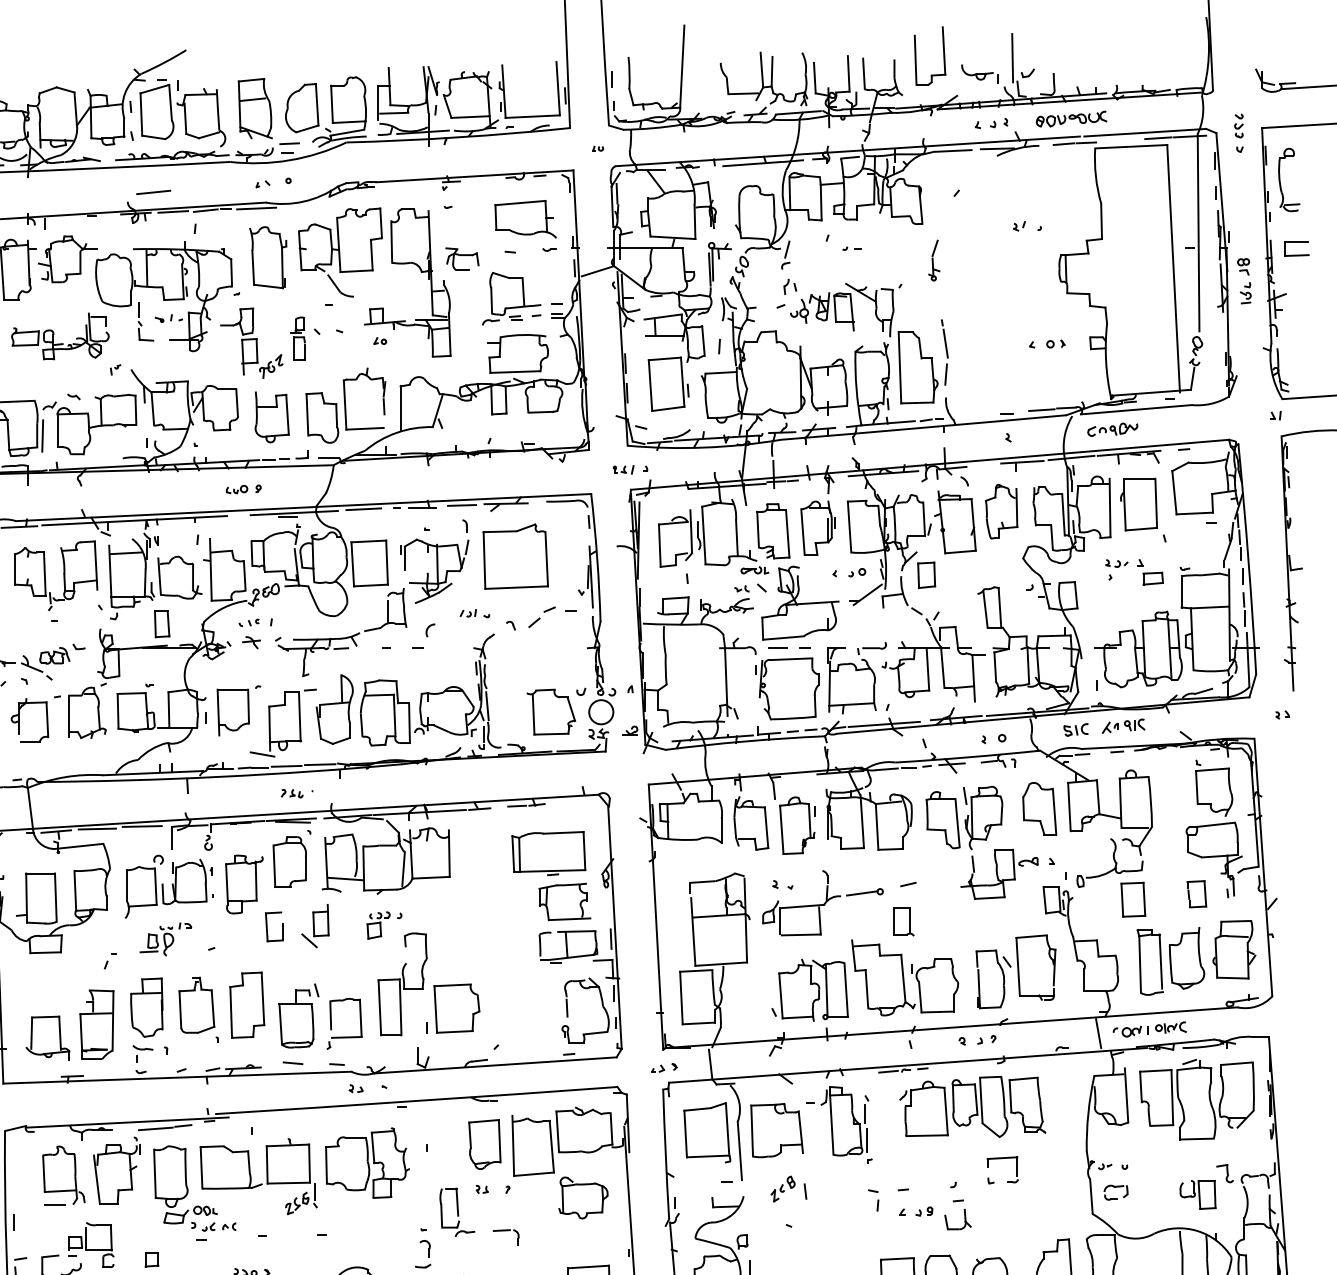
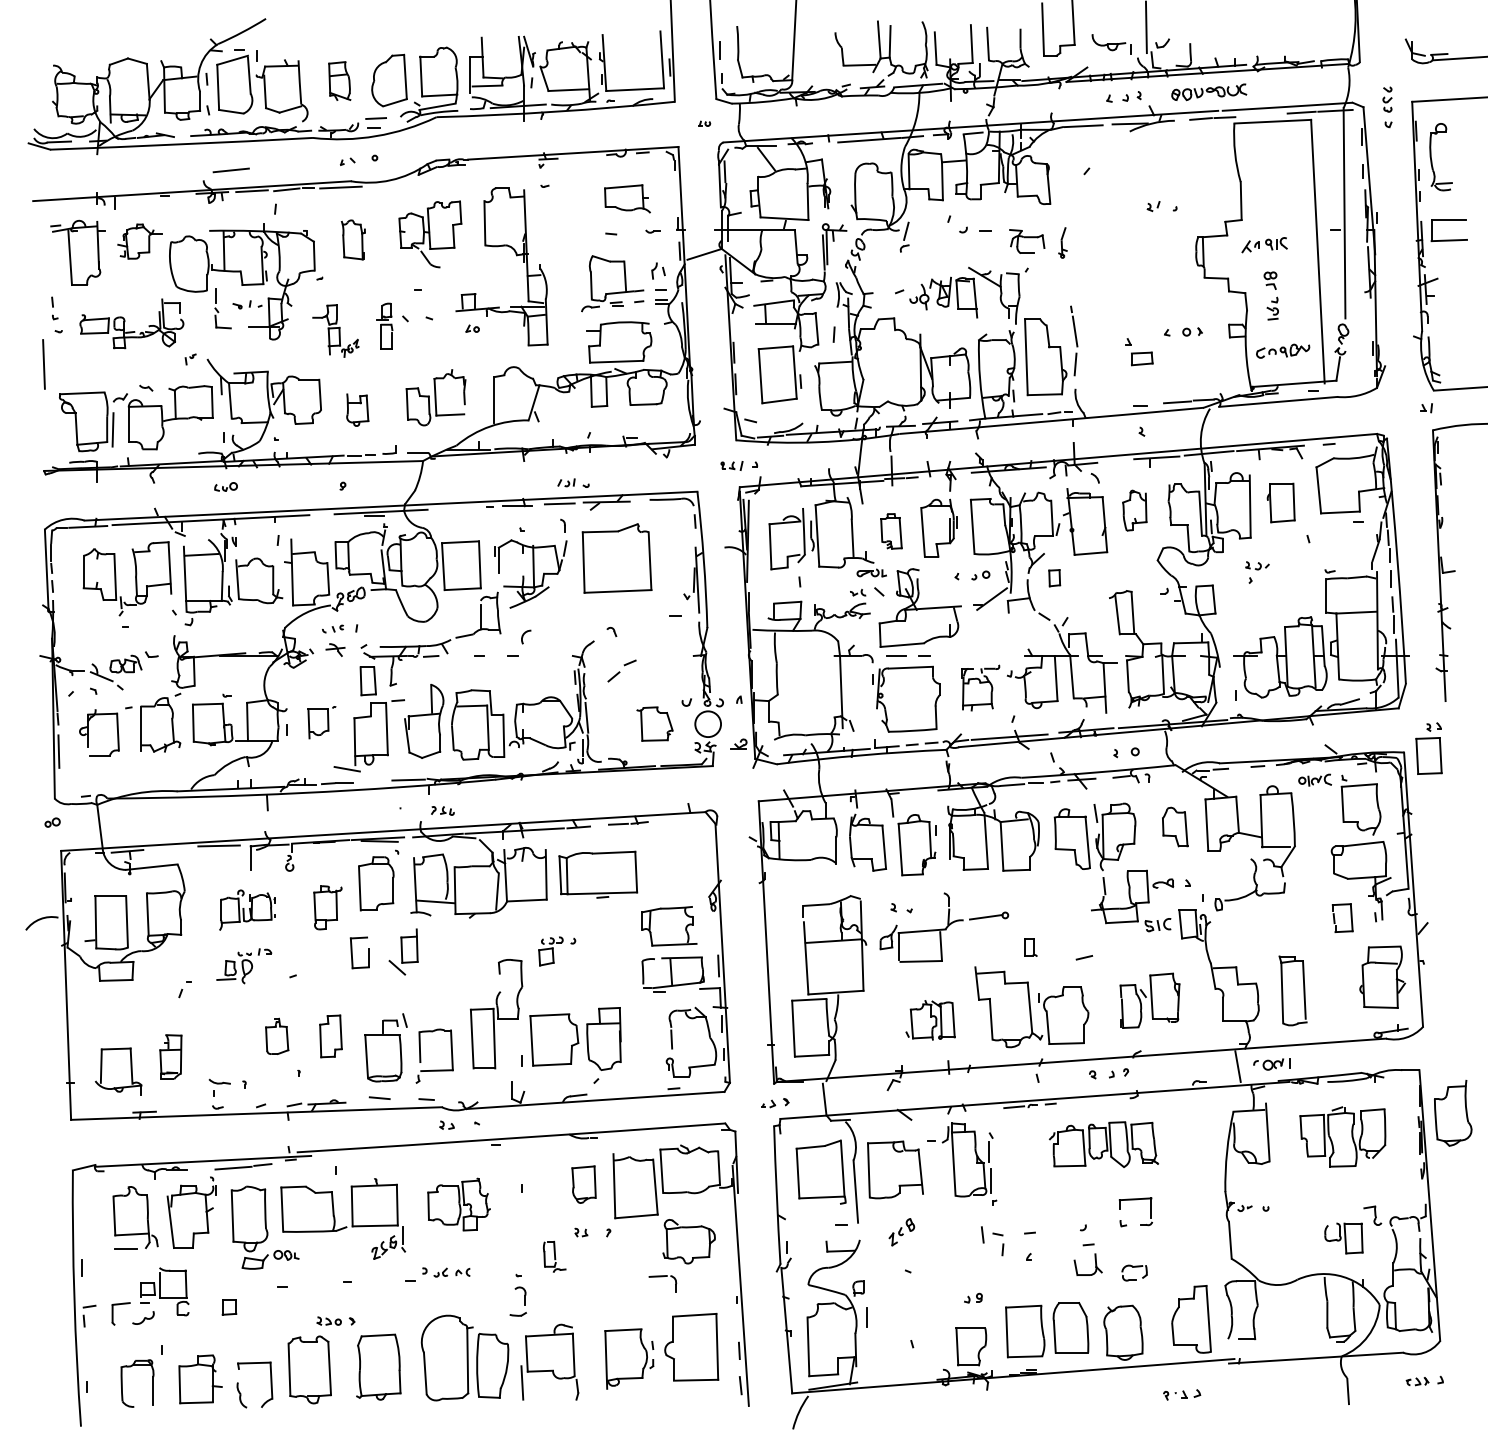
part: (255, 108) -> (339, 80), size x0.6
part: (525, 218) -> (627, 198), size x0.7
part: (852, 248) -> (975, 230), size x1.6
part: (1296, 248) -> (1448, 230), size x1.4
part: (340, 252) -> (430, 234), size x0.7
part: (268, 257) -> (353, 239), size x0.6
part: (67, 259) -> (139, 241), size x0.7
part: (462, 259) -> (1027, 241), moved
part: (933, 260) -> (1062, 242), size x0.7
part: (1243, 280) -> (1270, 295), moved
part: (790, 286) -> (658, 270), moved
part: (251, 342) -> (335, 330), size x0.7
part: (345, 405) -> (435, 397), size x0.7
part: (272, 416) -> (357, 409), size x0.6
part: (1113, 429) -> (1283, 350), moved
part: (236, 489) -> (225, 486), moved
part: (1139, 504) -> (1281, 502), size x0.7
line: (363, 508) -> (454, 507), removed
part: (1001, 511) -> (1134, 510), size x0.7
part: (773, 531) -> (891, 531), size x0.6
part: (1150, 572) -> (1139, 352), moved
part: (926, 574) -> (1054, 577), size x0.6
part: (474, 613) -> (573, 482), moved
part: (541, 616) -> (621, 670), moved
part: (161, 624) -> (367, 681), moved
part: (856, 677) -> (980, 687), size x0.6
part: (238, 710) -> (321, 722), size x0.6
part: (550, 711) -> (654, 723), size x0.7
part: (1123, 726) -> (1264, 245), moved
part: (1075, 730) -> (1157, 925), moved
line: (286, 766) -> (372, 781), removed
part: (291, 793) -> (442, 810), moved
part: (1038, 808) -> (1174, 826), size x0.7
line: (97, 828) -> (171, 848), removed
part: (549, 853) -> (598, 874), moved
part: (243, 884) -> (327, 907), size x0.7
line: (908, 884) -> (1084, 957), moved
part: (168, 887) -> (247, 910), size x0.6
part: (1132, 899) -> (1428, 755), moved
part: (903, 921) -> (1030, 947), size x0.6
part: (384, 925) -> (557, 951), moved
part: (1187, 958) -> (1453, 1113), moved
part: (1015, 971) -> (1149, 1000), size x0.7
part: (809, 990) -> (930, 1020), size x0.6
part: (196, 1005) -> (276, 1036), size x0.6
part: (246, 1005) -> (330, 1036), size x0.6
part: (146, 1007) -> (603, 1038), moved
part: (96, 1024) -> (170, 1056), size x0.6
part: (1170, 1026) -> (1314, 779), moved
part: (1196, 1099) -> (1342, 1136), size x0.7
part: (972, 1106) -> (1103, 1144), size x0.7
part: (484, 1144) -> (583, 1184), size x0.7
part: (367, 1163) -> (459, 1204), size x0.7
line: (805, 1191) -> (982, 1234), moved
part: (1115, 1192) -> (1134, 1272), moved
part: (924, 1210) -> (973, 1297), moved
part: (457, 1211) -> (554, 1256), size x0.6
part: (213, 1226) -> (446, 1272), moved
part: (505, 1237) -> (662, 1283), moved

